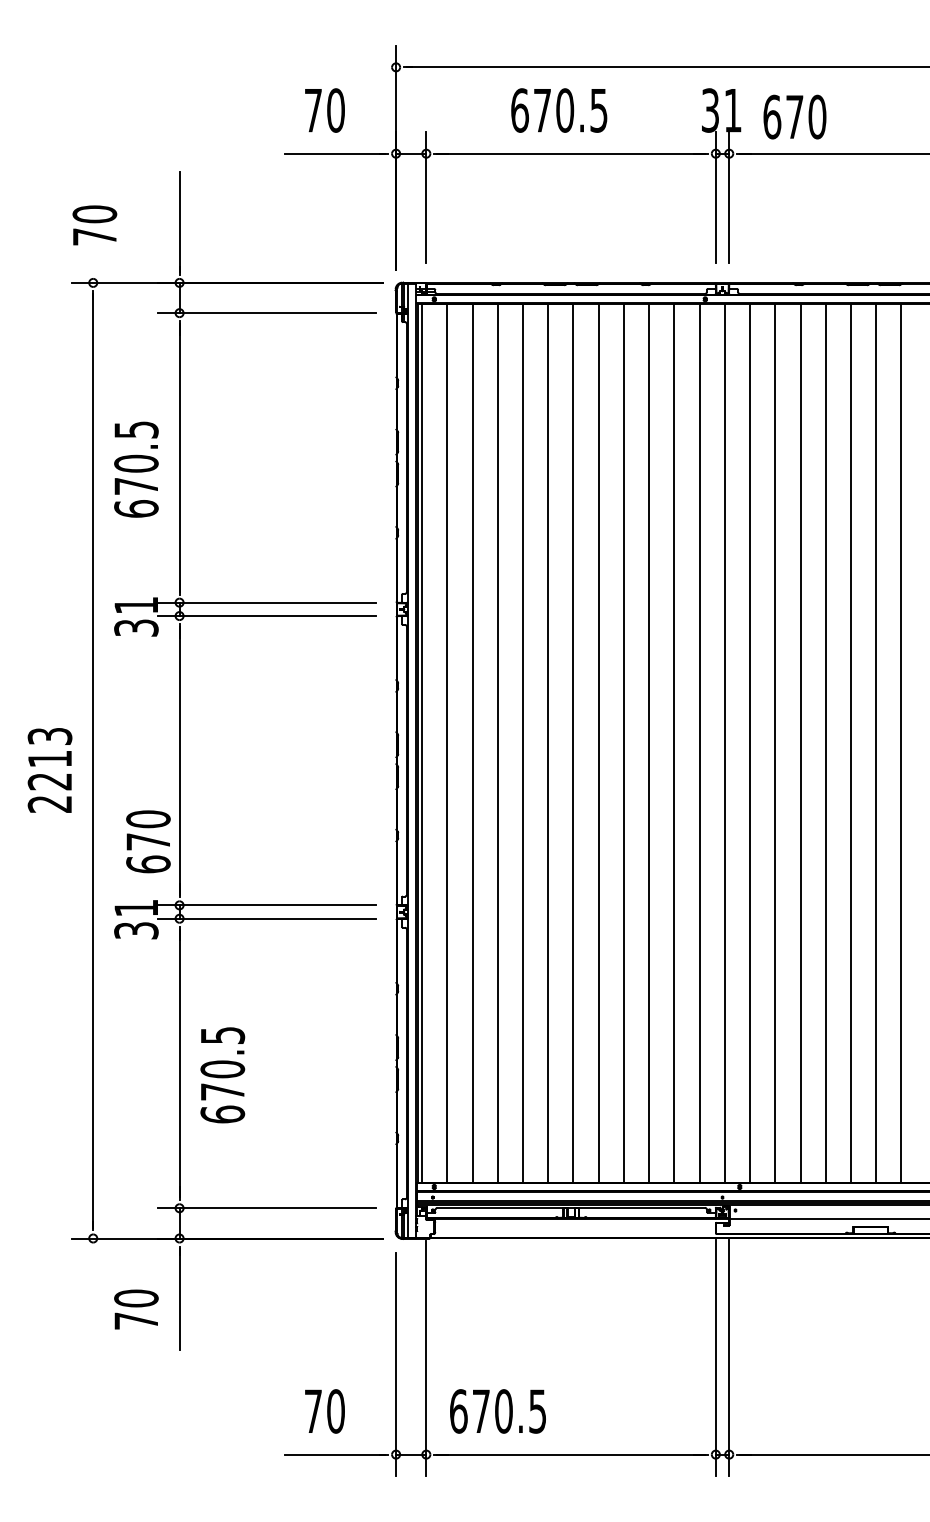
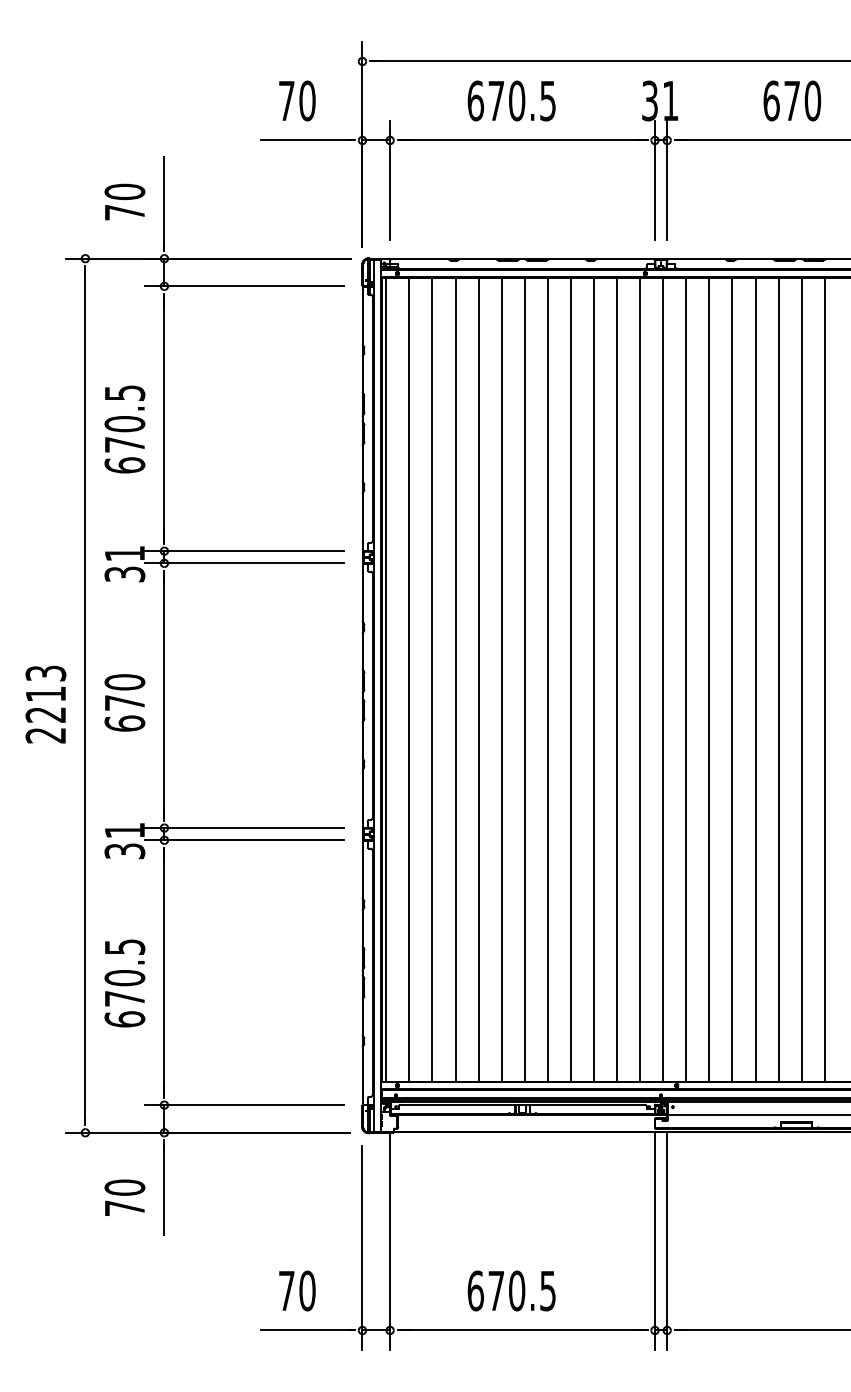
text: (795, 116) -> (792, 100), moved
text: (94, 224) -> (124, 201), moved
text: (147, 841) -> (124, 702), moved
text: (222, 1075) -> (124, 983), moved
text: (497, 1410) -> (511, 1290), moved

